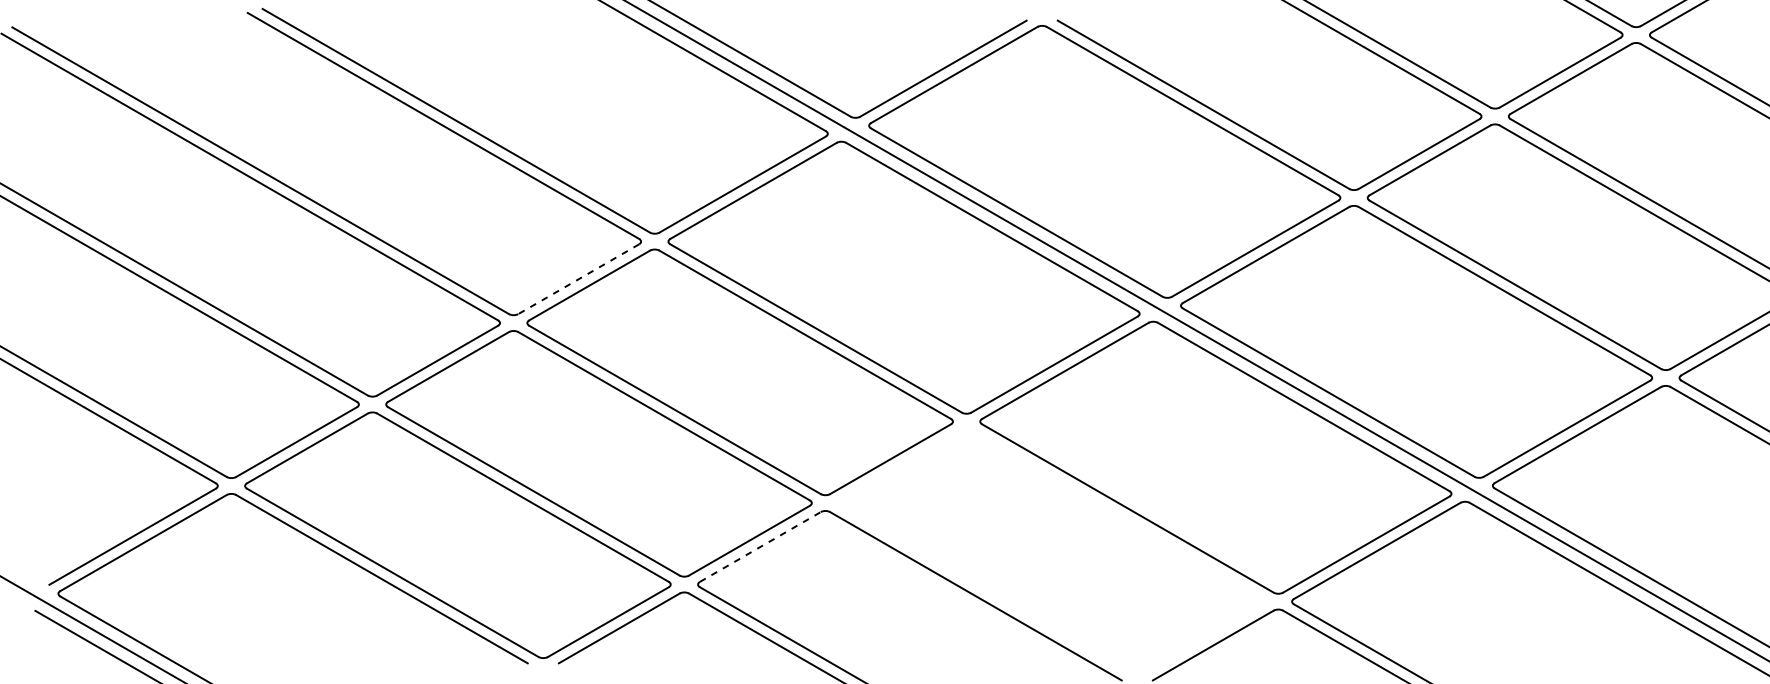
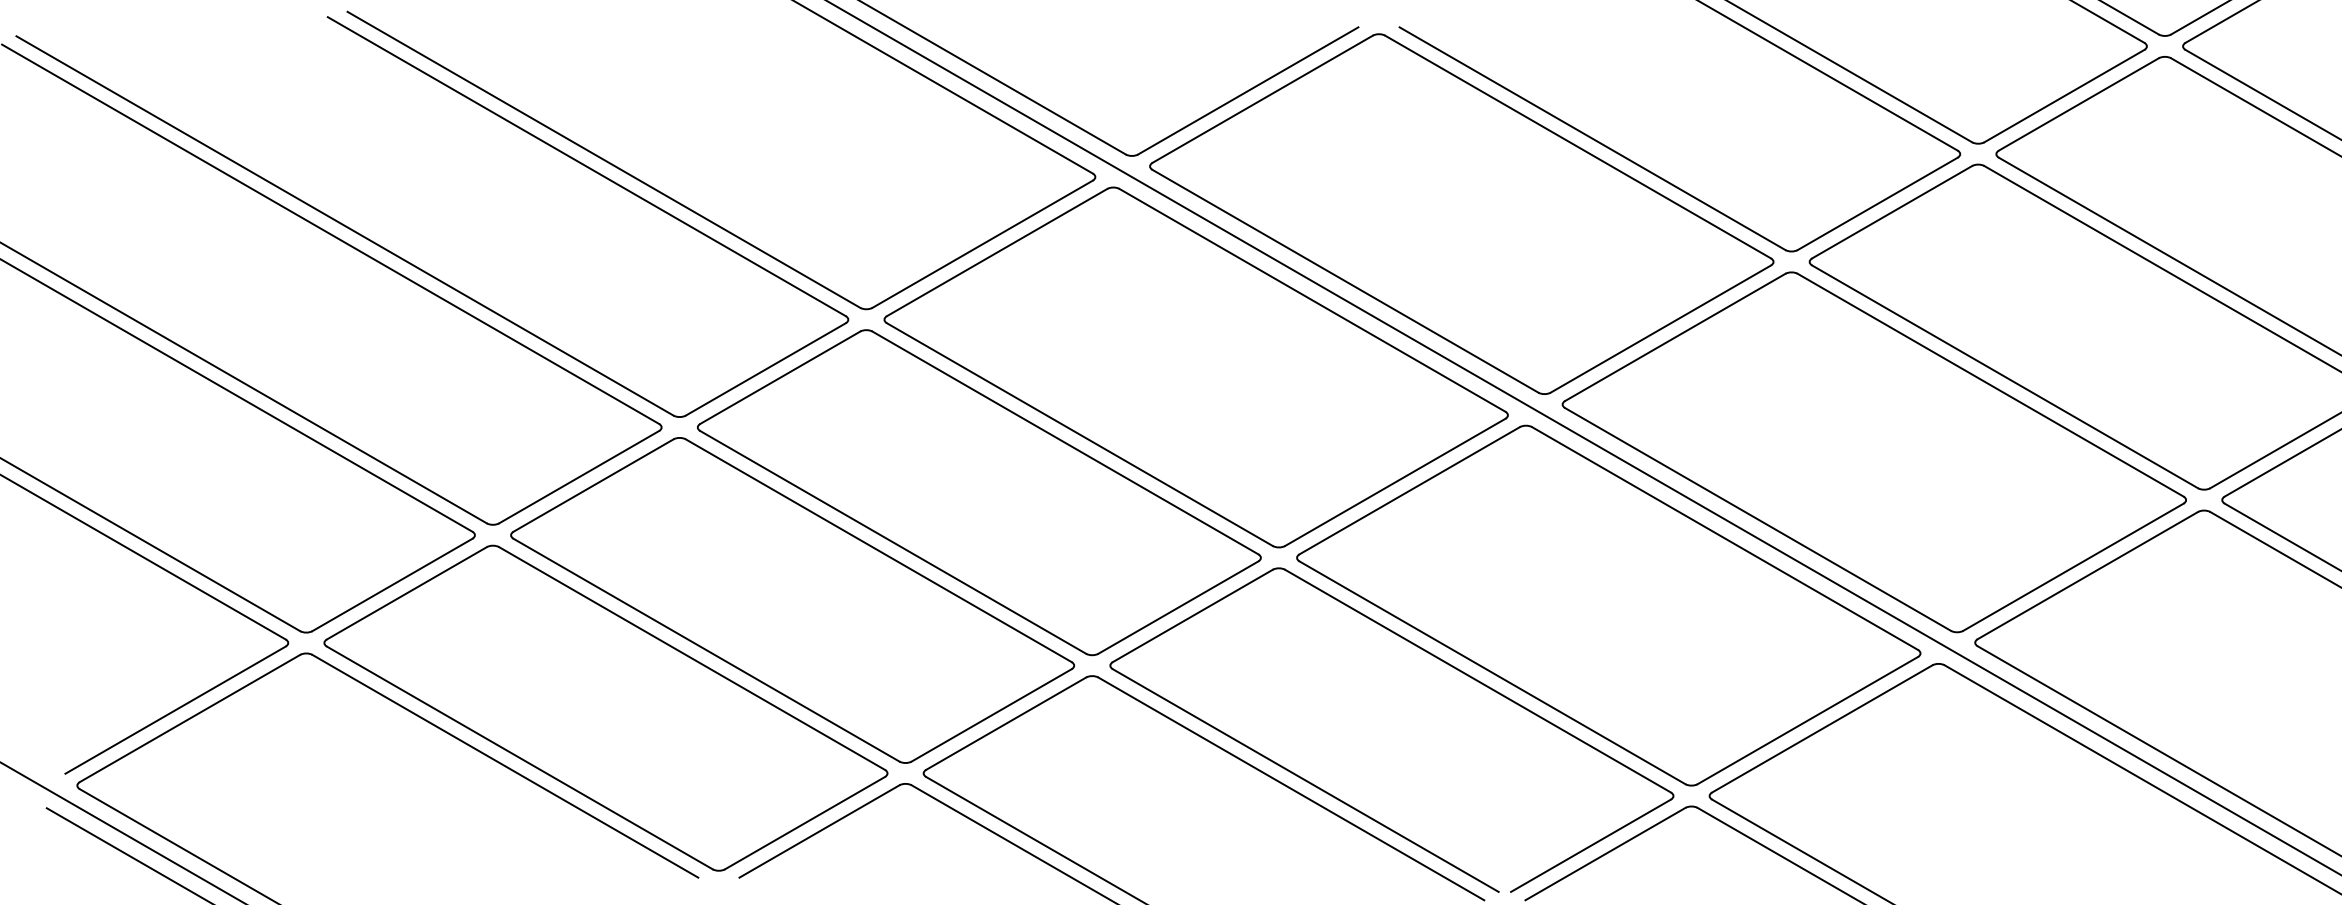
line: (578, 279) -> (765, 369), dashed -> solid
part: (1084, 496) -> (1434, 657), added
line: (760, 546) -> (1006, 723), dashed -> solid

